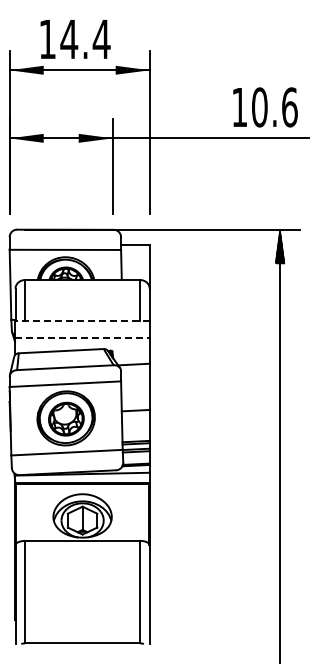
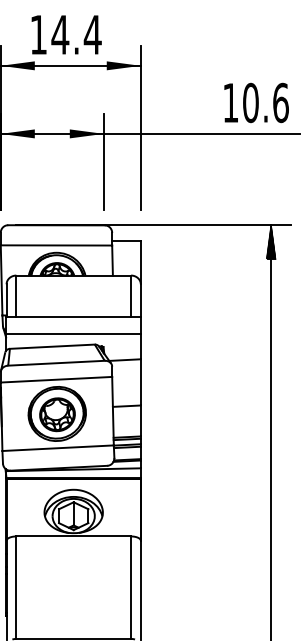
line: (82, 320) -> (73, 316), dashed -> solid
line: (83, 338) -> (74, 334), dashed -> solid

